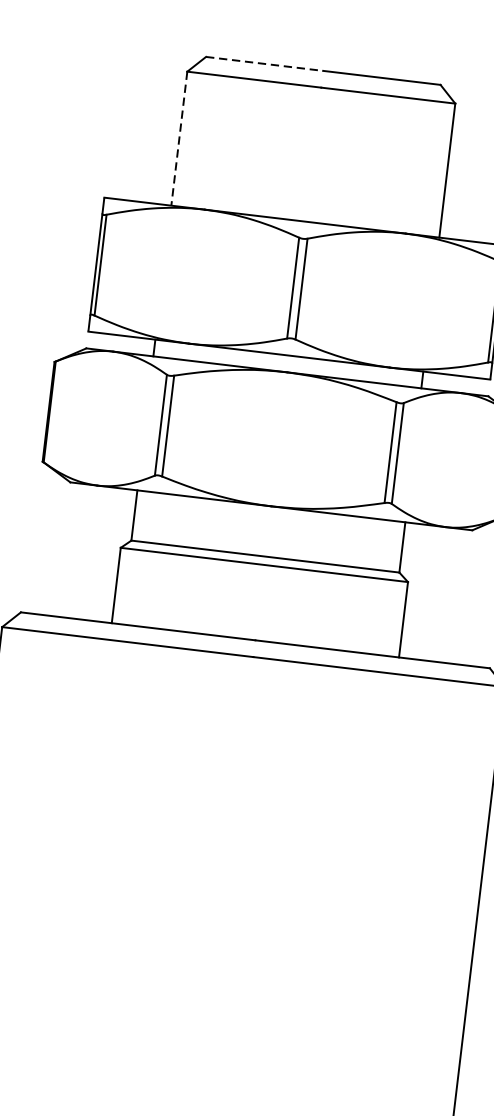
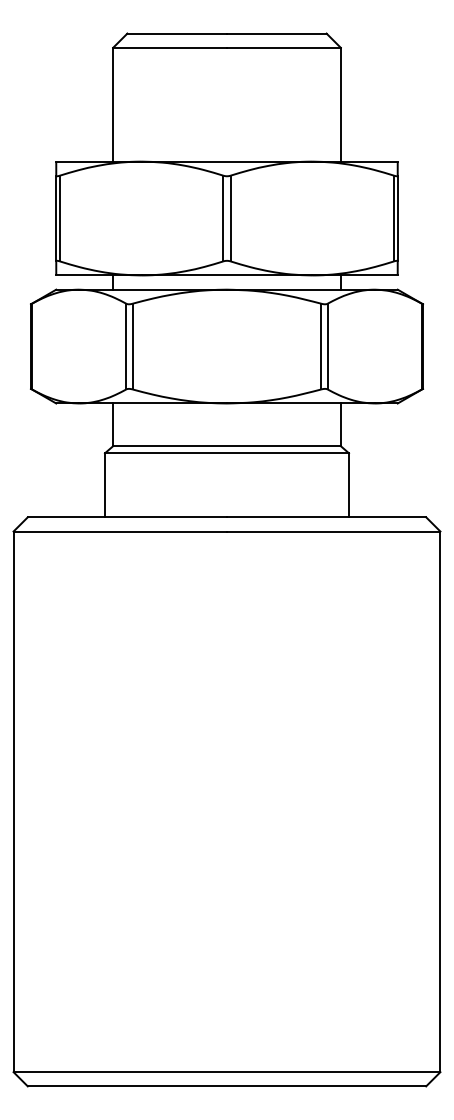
line: (265, 63) -> (177, 33), dashed -> solid
line: (179, 138) -> (113, 104), dashed -> solid

